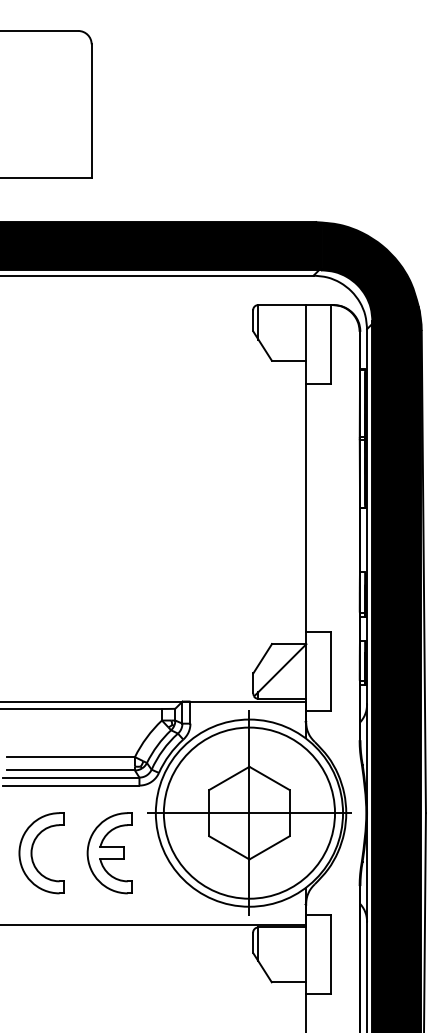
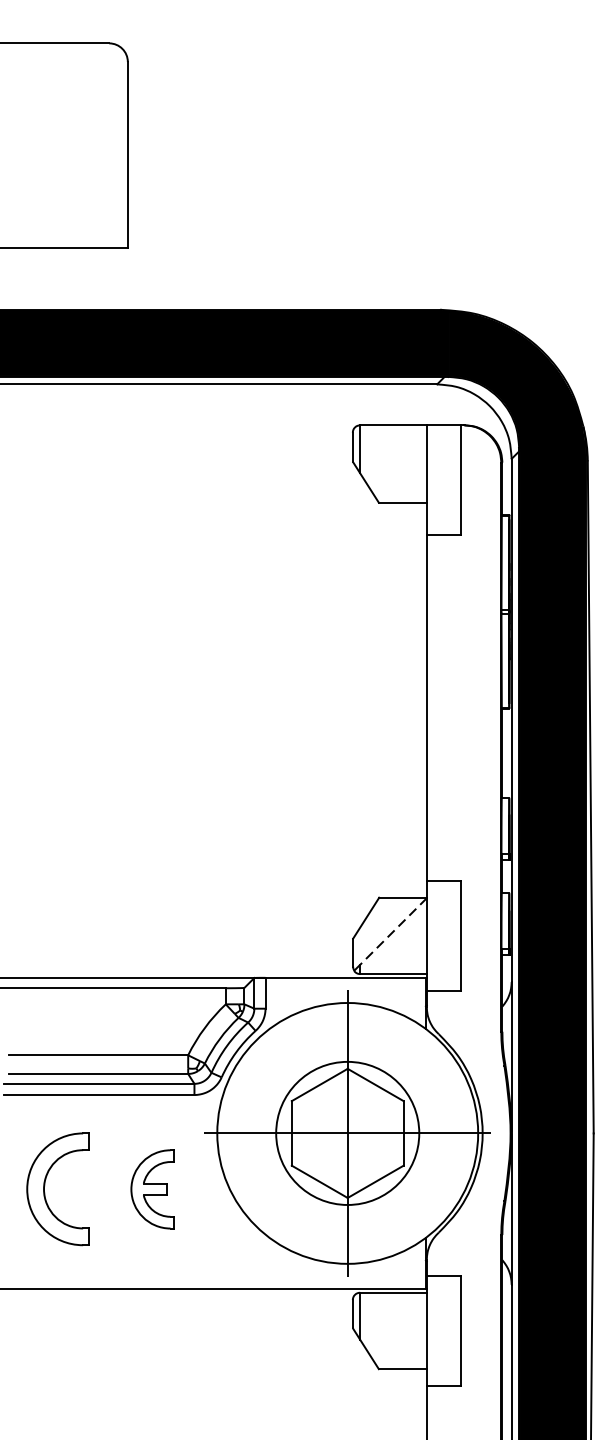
line: (282, 668) -> (393, 931), solid -> dashed
circle: (249, 812) -> (347, 1132), size x0.6
part: (109, 853) -> (152, 1189), size x0.7

